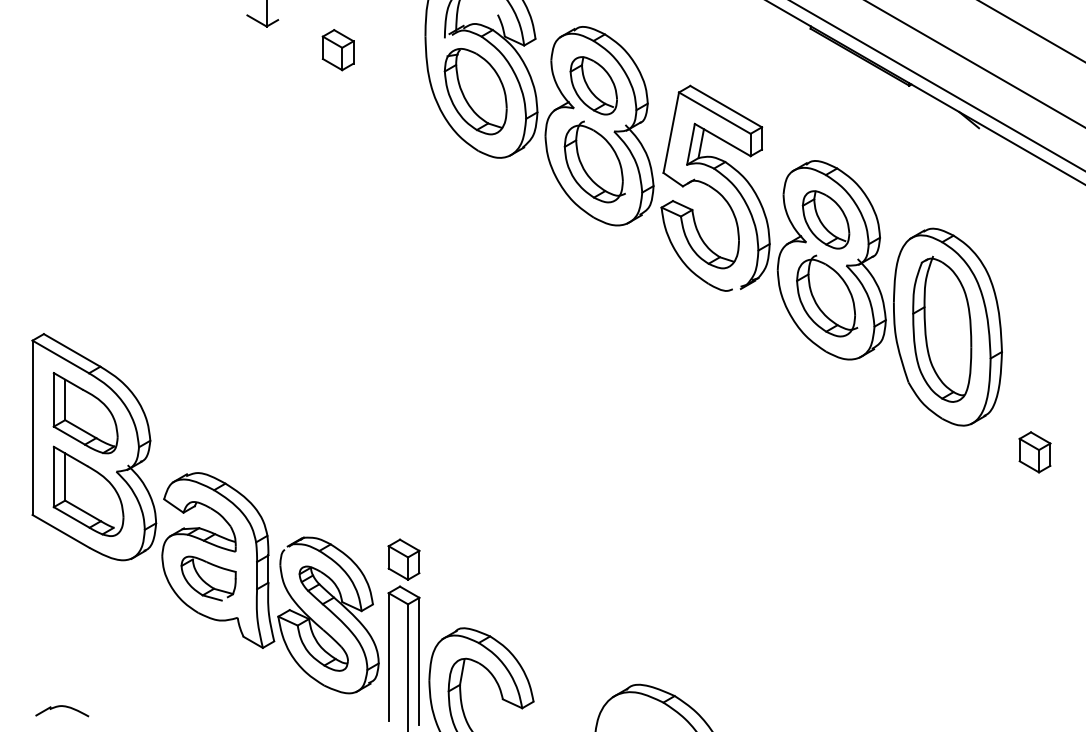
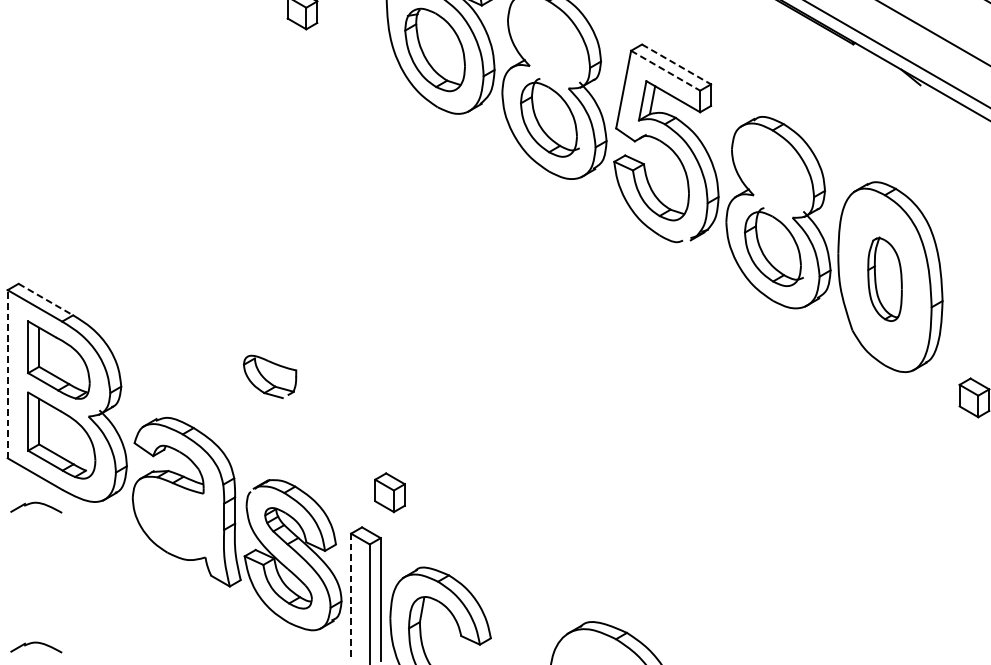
part: (593, 85) -> (548, 44), removed
line: (726, 106) -> (676, 64), solid -> dashed
line: (715, 113) -> (666, 71), solid -> dashed
part: (825, 219) -> (772, 173), removed
part: (942, 328) -> (885, 278), size x0.6
line: (72, 350) -> (46, 299), solid -> dashed
line: (32, 427) -> (7, 373), solid -> dashed
part: (403, 559) -> (389, 492), moved
part: (62, 566) -> (36, 507), added
part: (208, 578) -> (269, 376), moved
line: (388, 656) -> (350, 594), solid -> dashed

